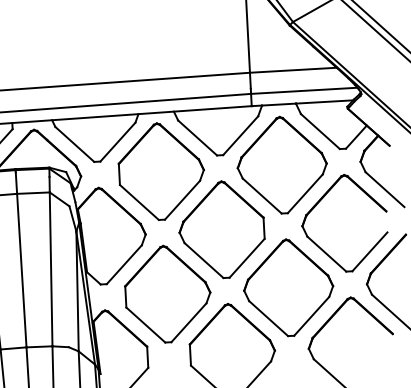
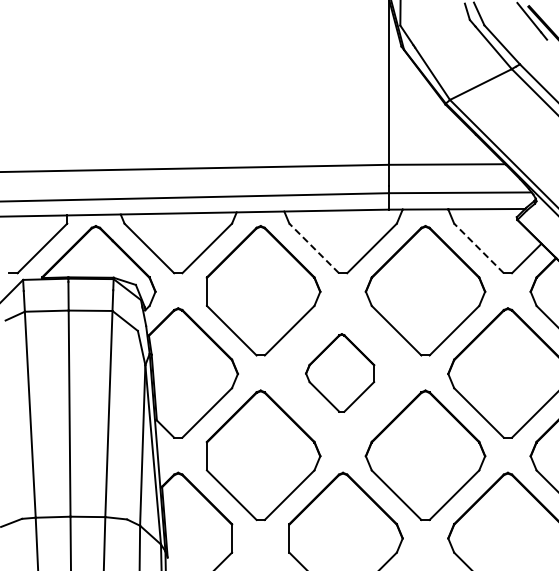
line: (320, 131) -> (478, 248), solid -> dashed
line: (197, 138) -> (313, 248), solid -> dashed
part: (221, 229) -> (339, 372), size x0.6

